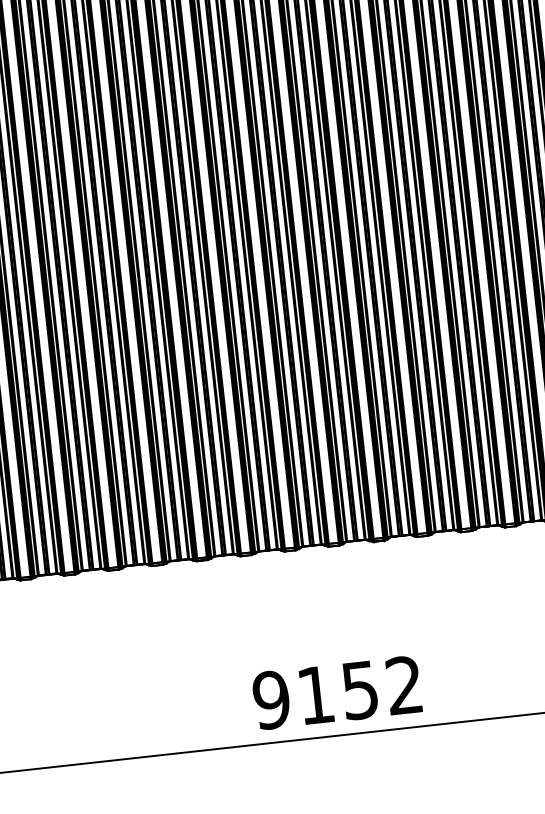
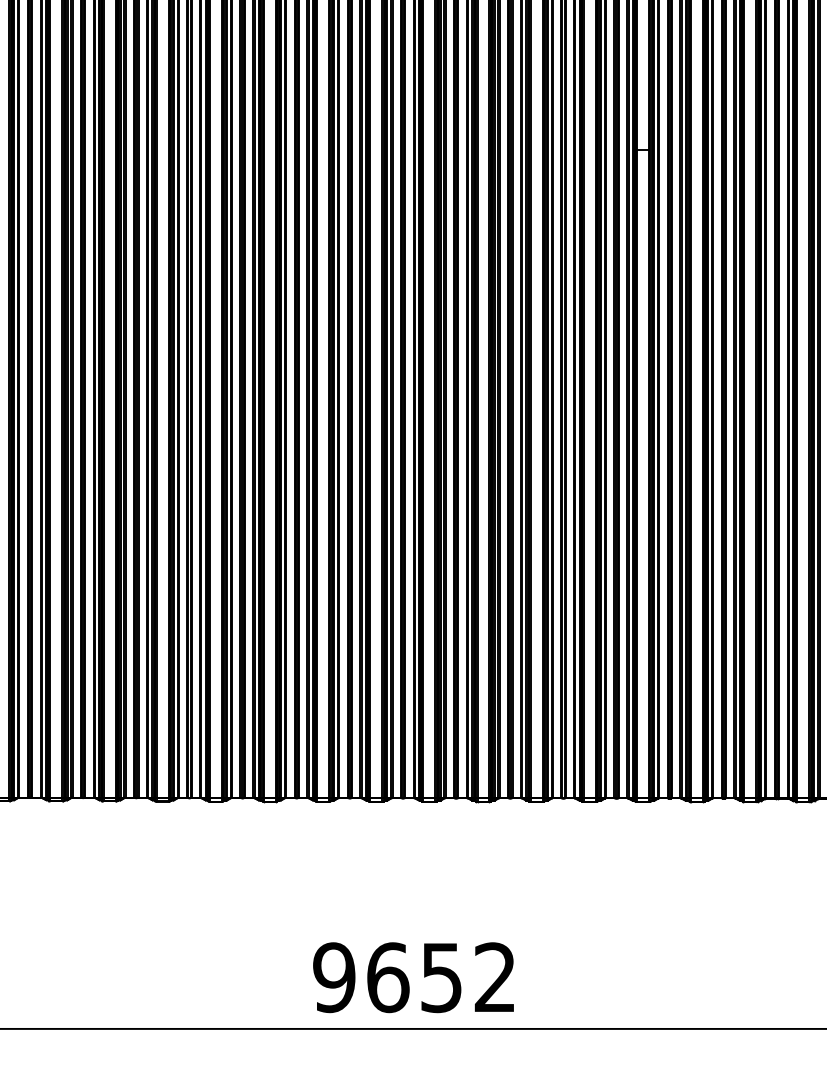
text: (316, 695) -> (388, 977), 9152 -> 9652

